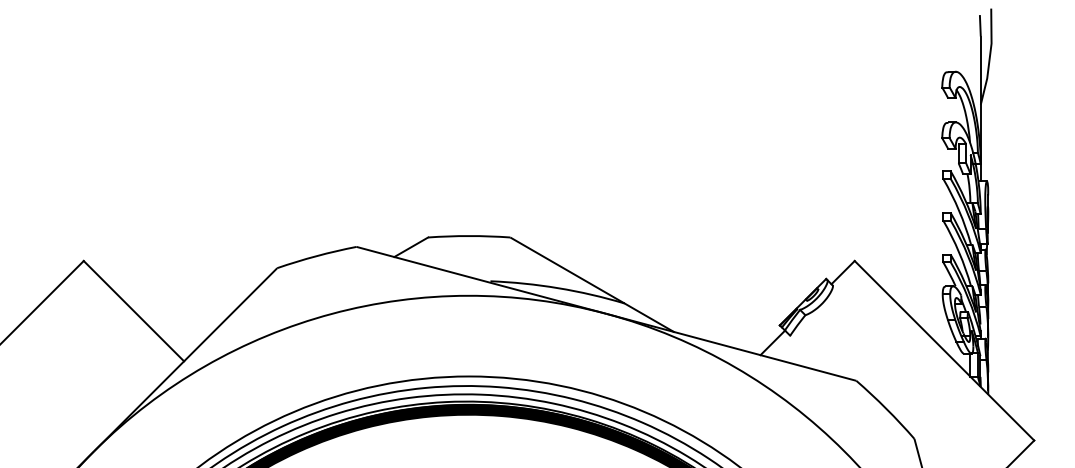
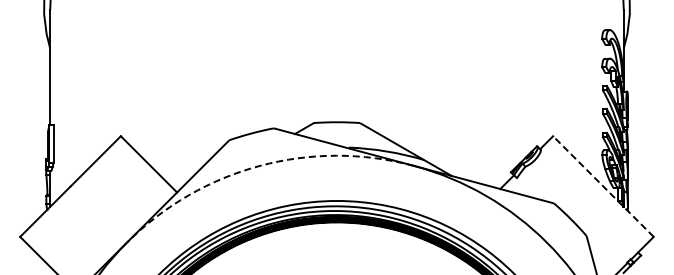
arc: (332, 313) -> (260, 165), solid -> dashed
line: (944, 350) -> (603, 186), solid -> dashed

